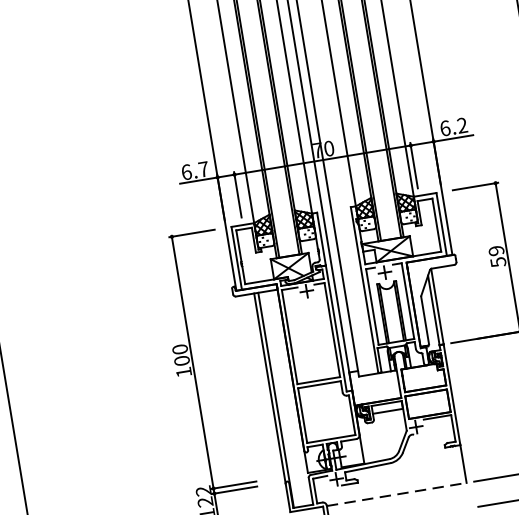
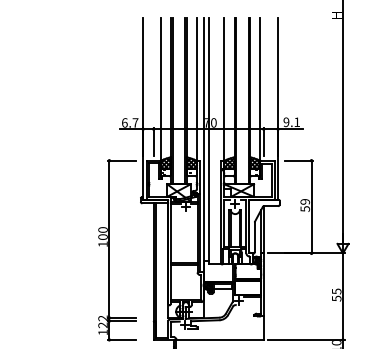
text: (453, 127) -> (291, 122), 6.2 -> 9.1
line: (397, 493) -> (220, 339), dashed -> solid

